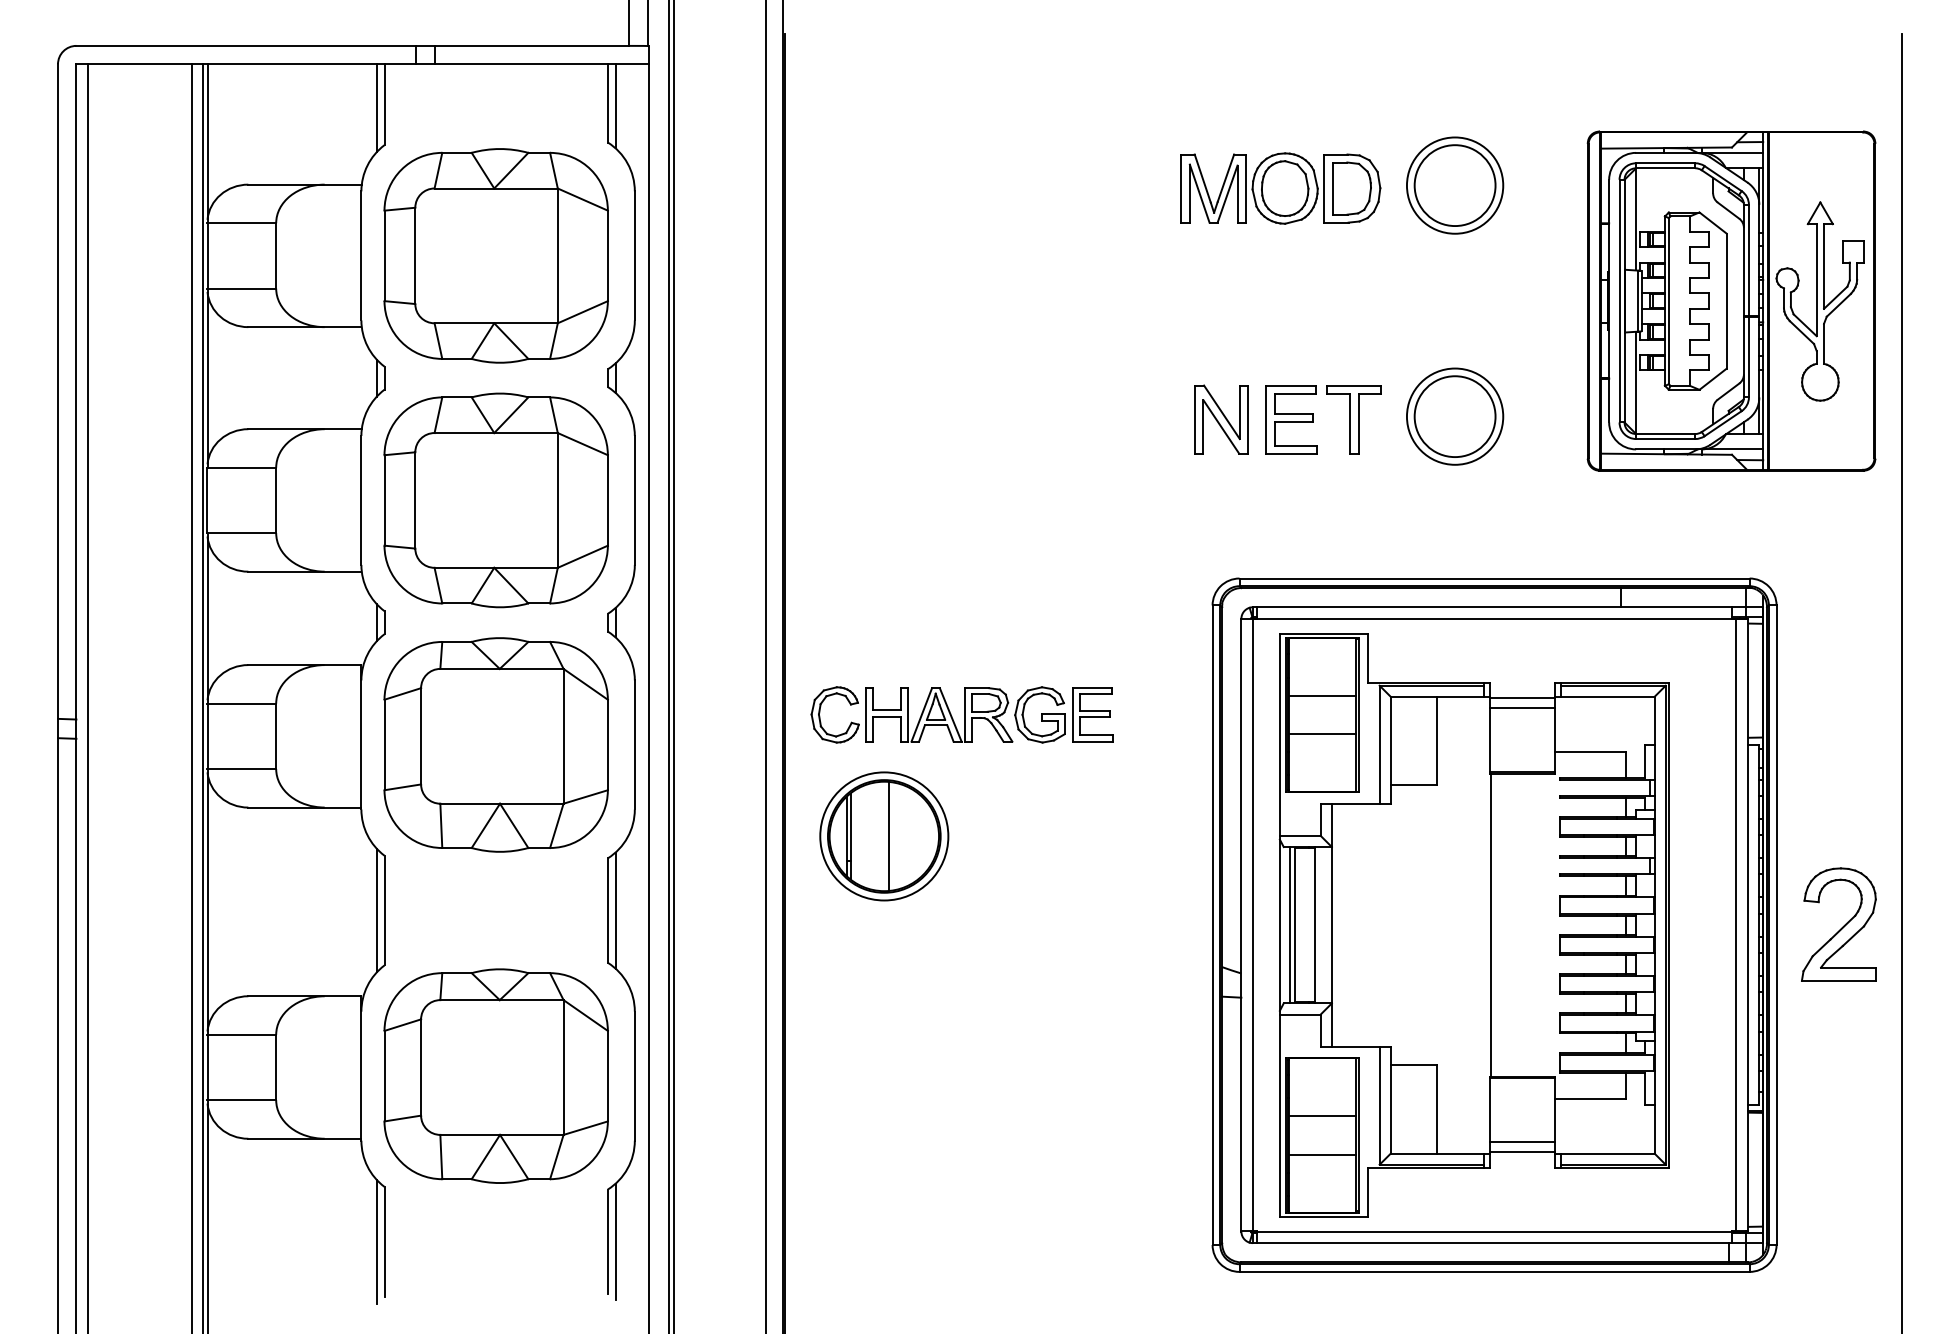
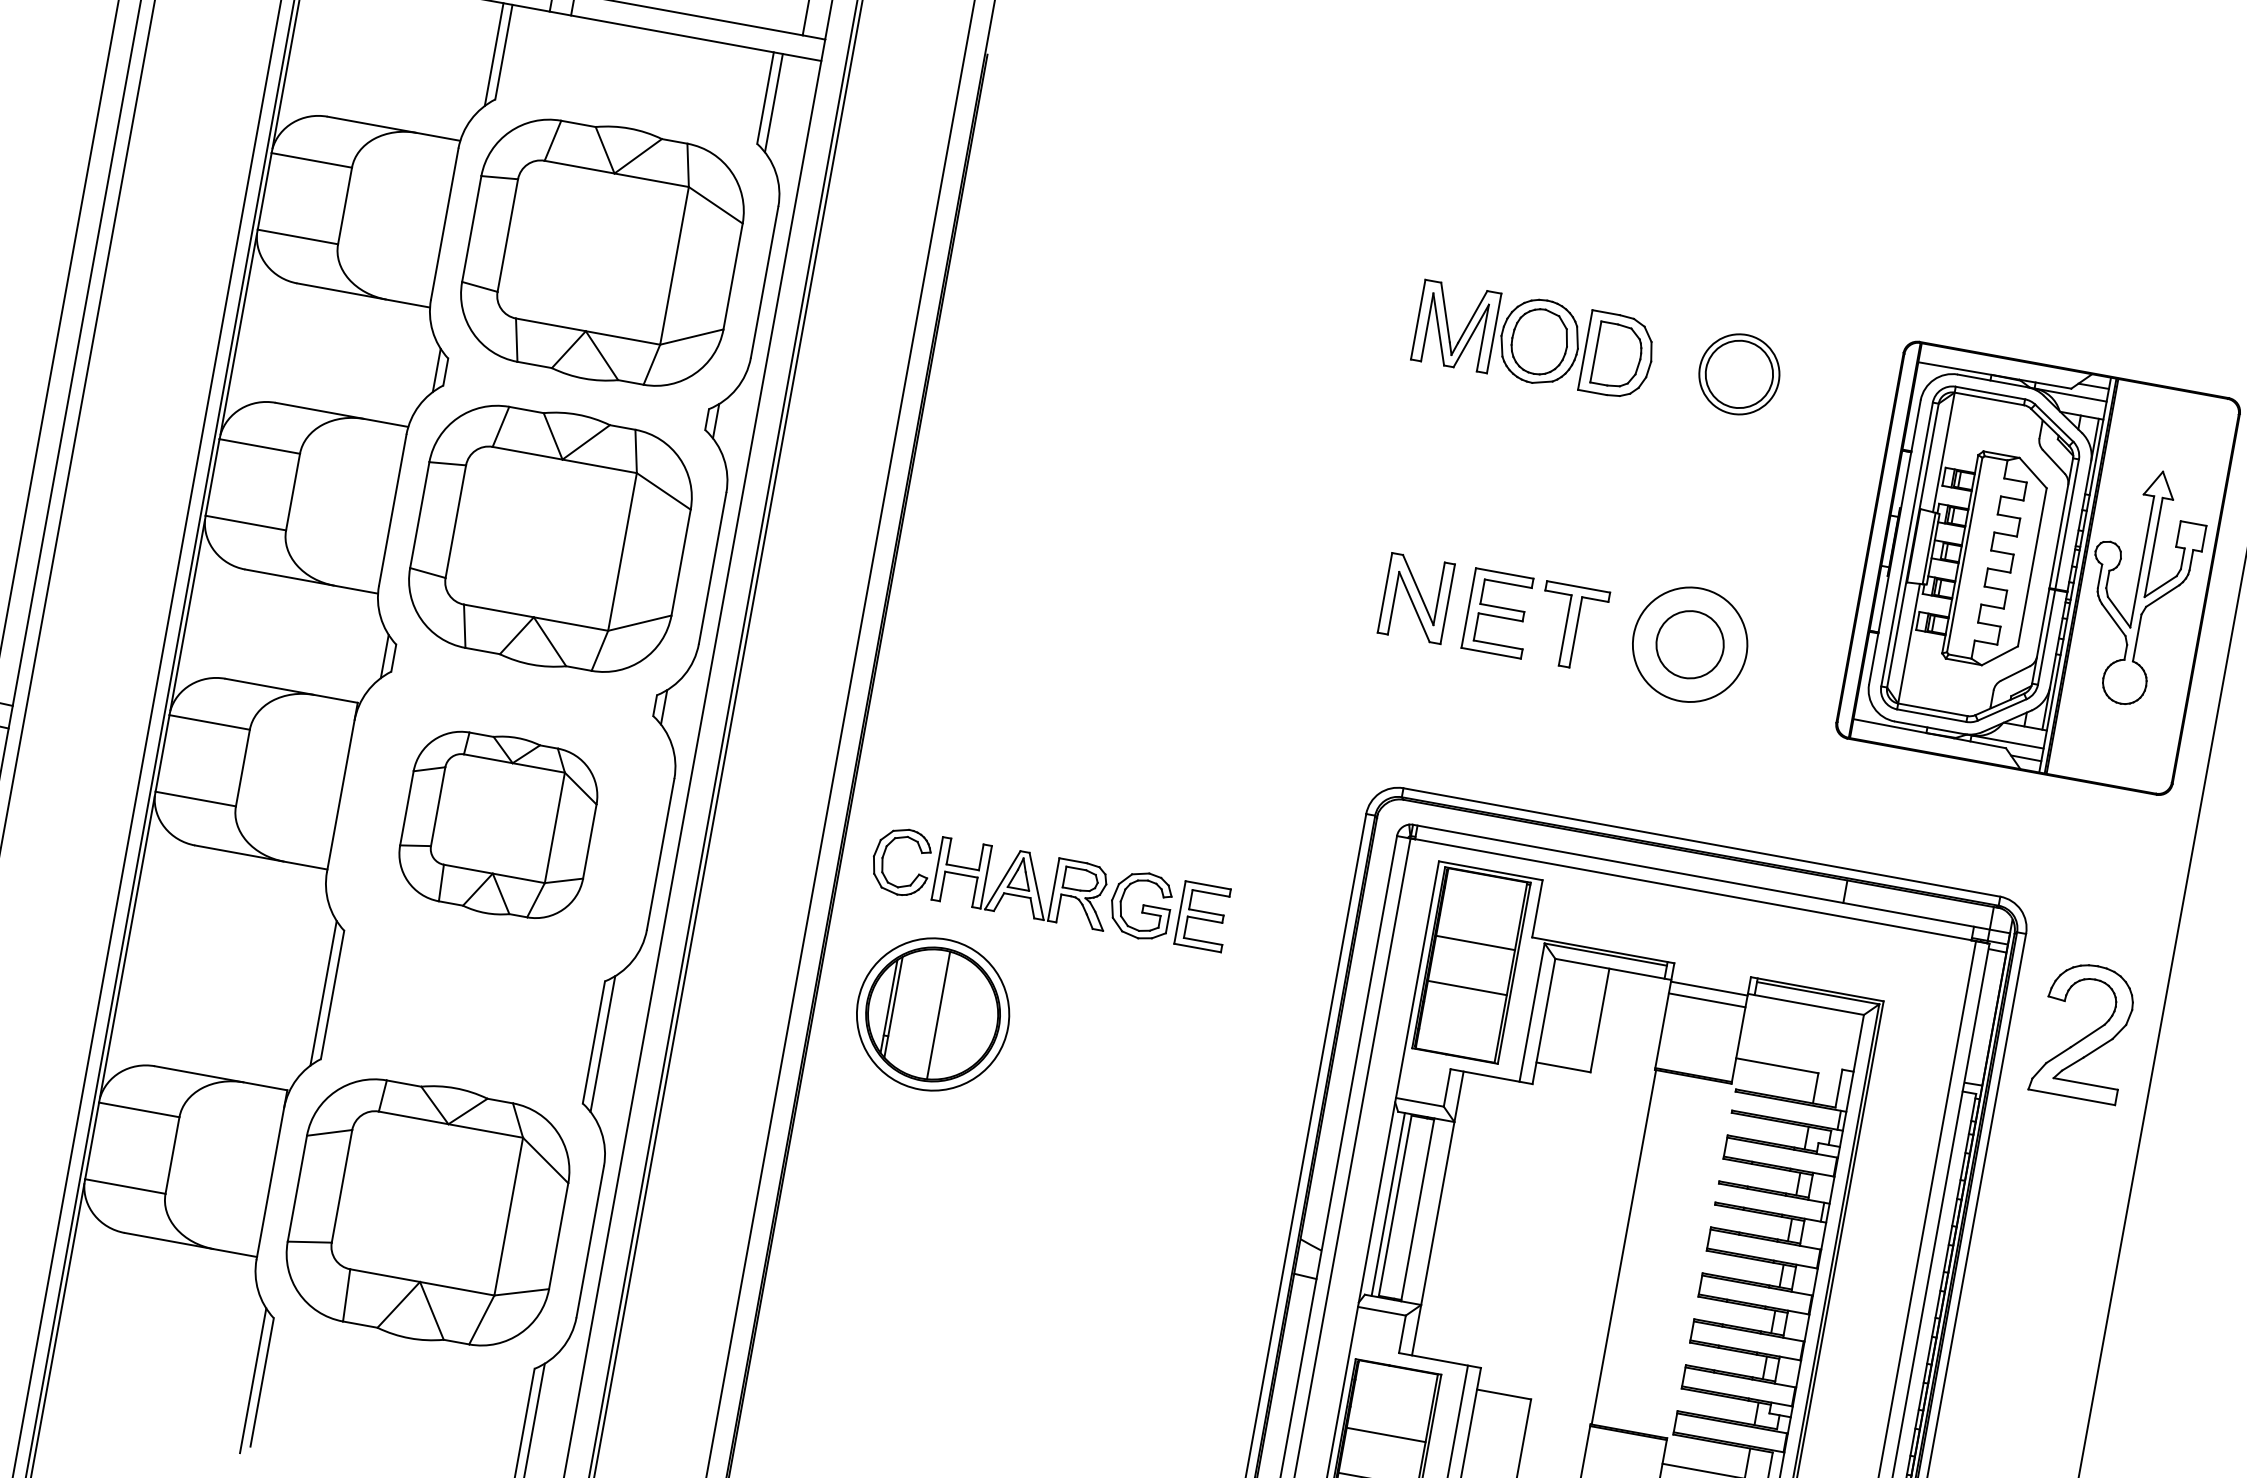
part: (1455, 185) -> (1739, 374), size x0.7
circle: (1454, 416) -> (1689, 644), size x0.7
part: (495, 744) -> (497, 824), size x0.7
part: (1838, 924) -> (2083, 1031), moved

